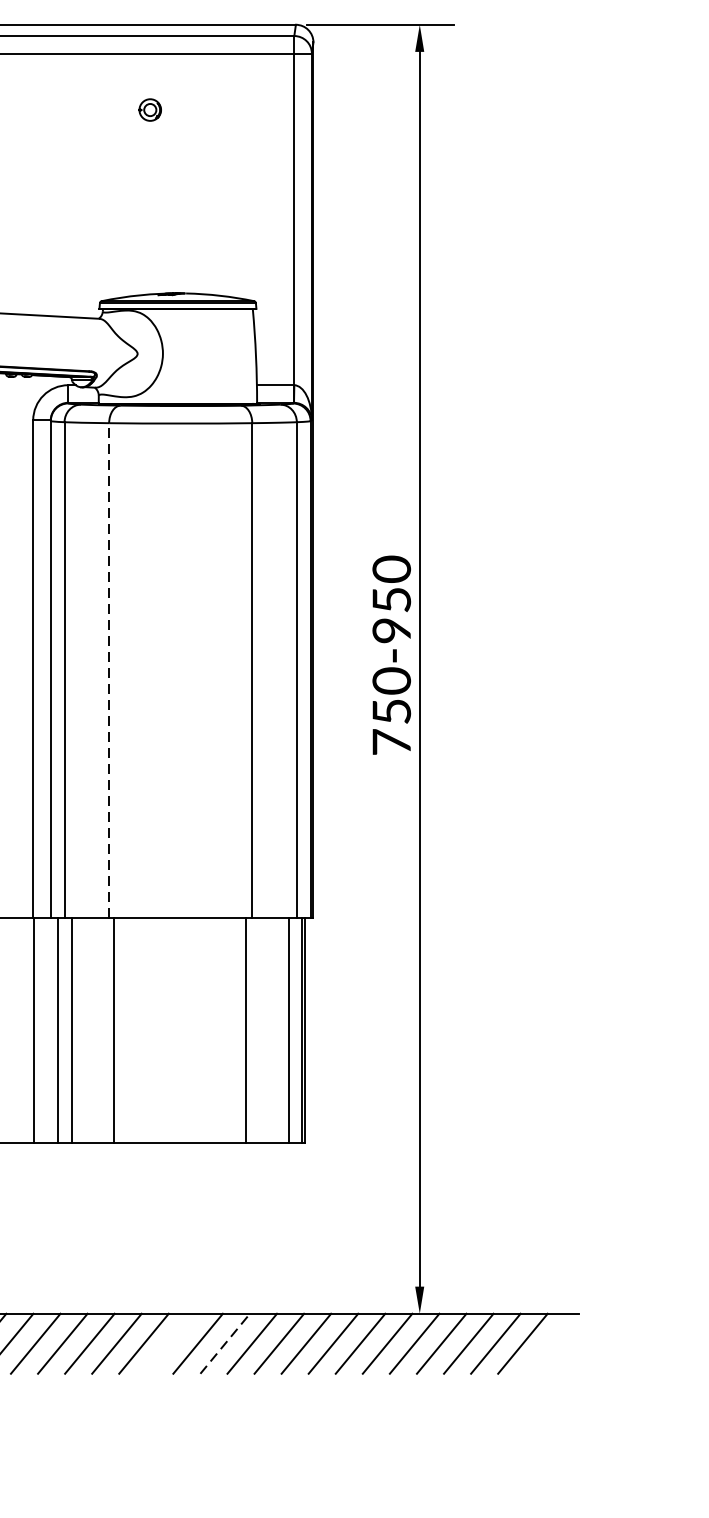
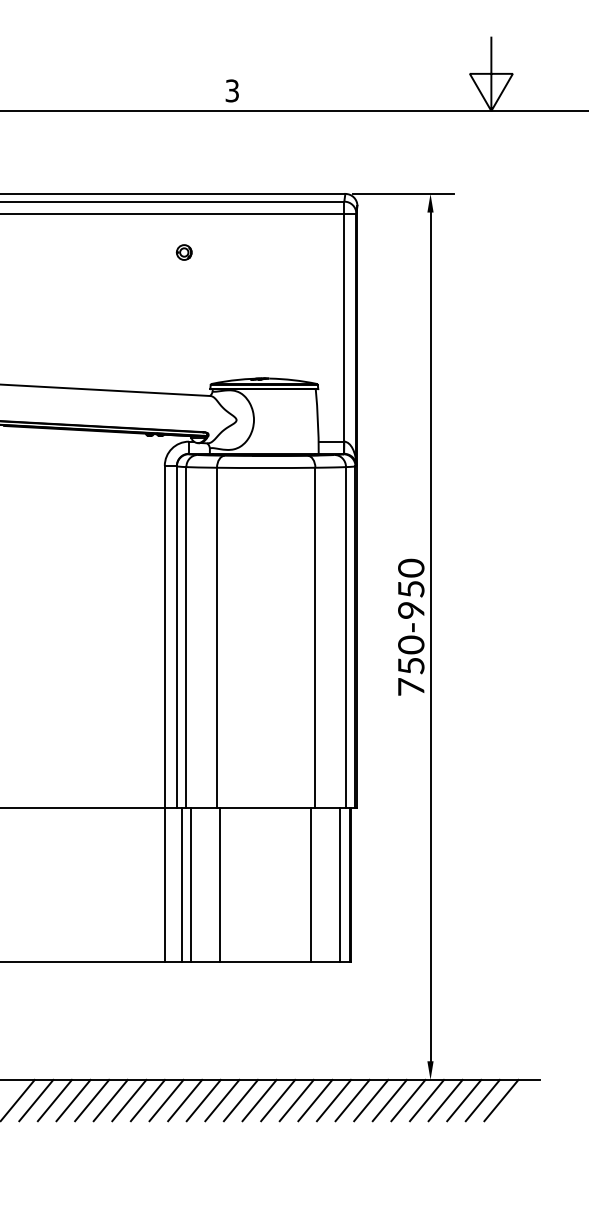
part: (149, 110) -> (183, 252), moved
line: (109, 670) -> (217, 637), dashed -> solid
line: (170, 1343) -> (259, 1100), added
line: (224, 1343) -> (296, 1100), dashed -> solid

